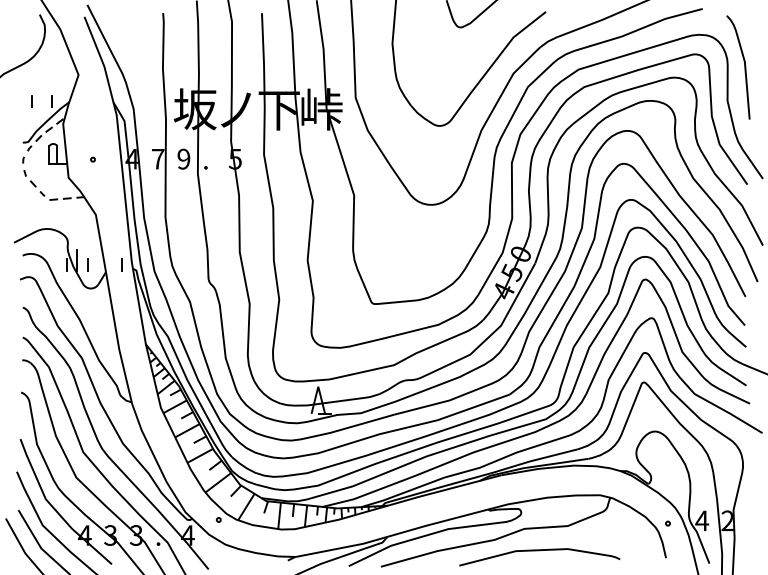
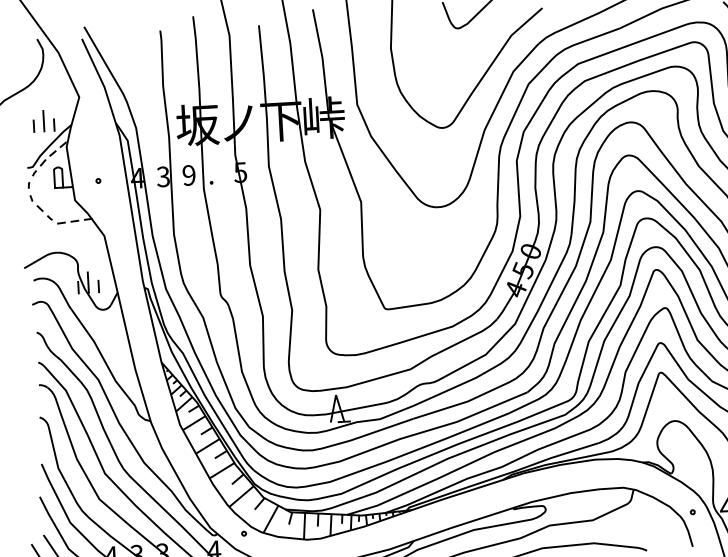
line: (41, 96) -> (43, 120), added
text: (157, 158) -> (162, 176), 7 -> 3
line: (121, 264) -> (132, 284), removed

